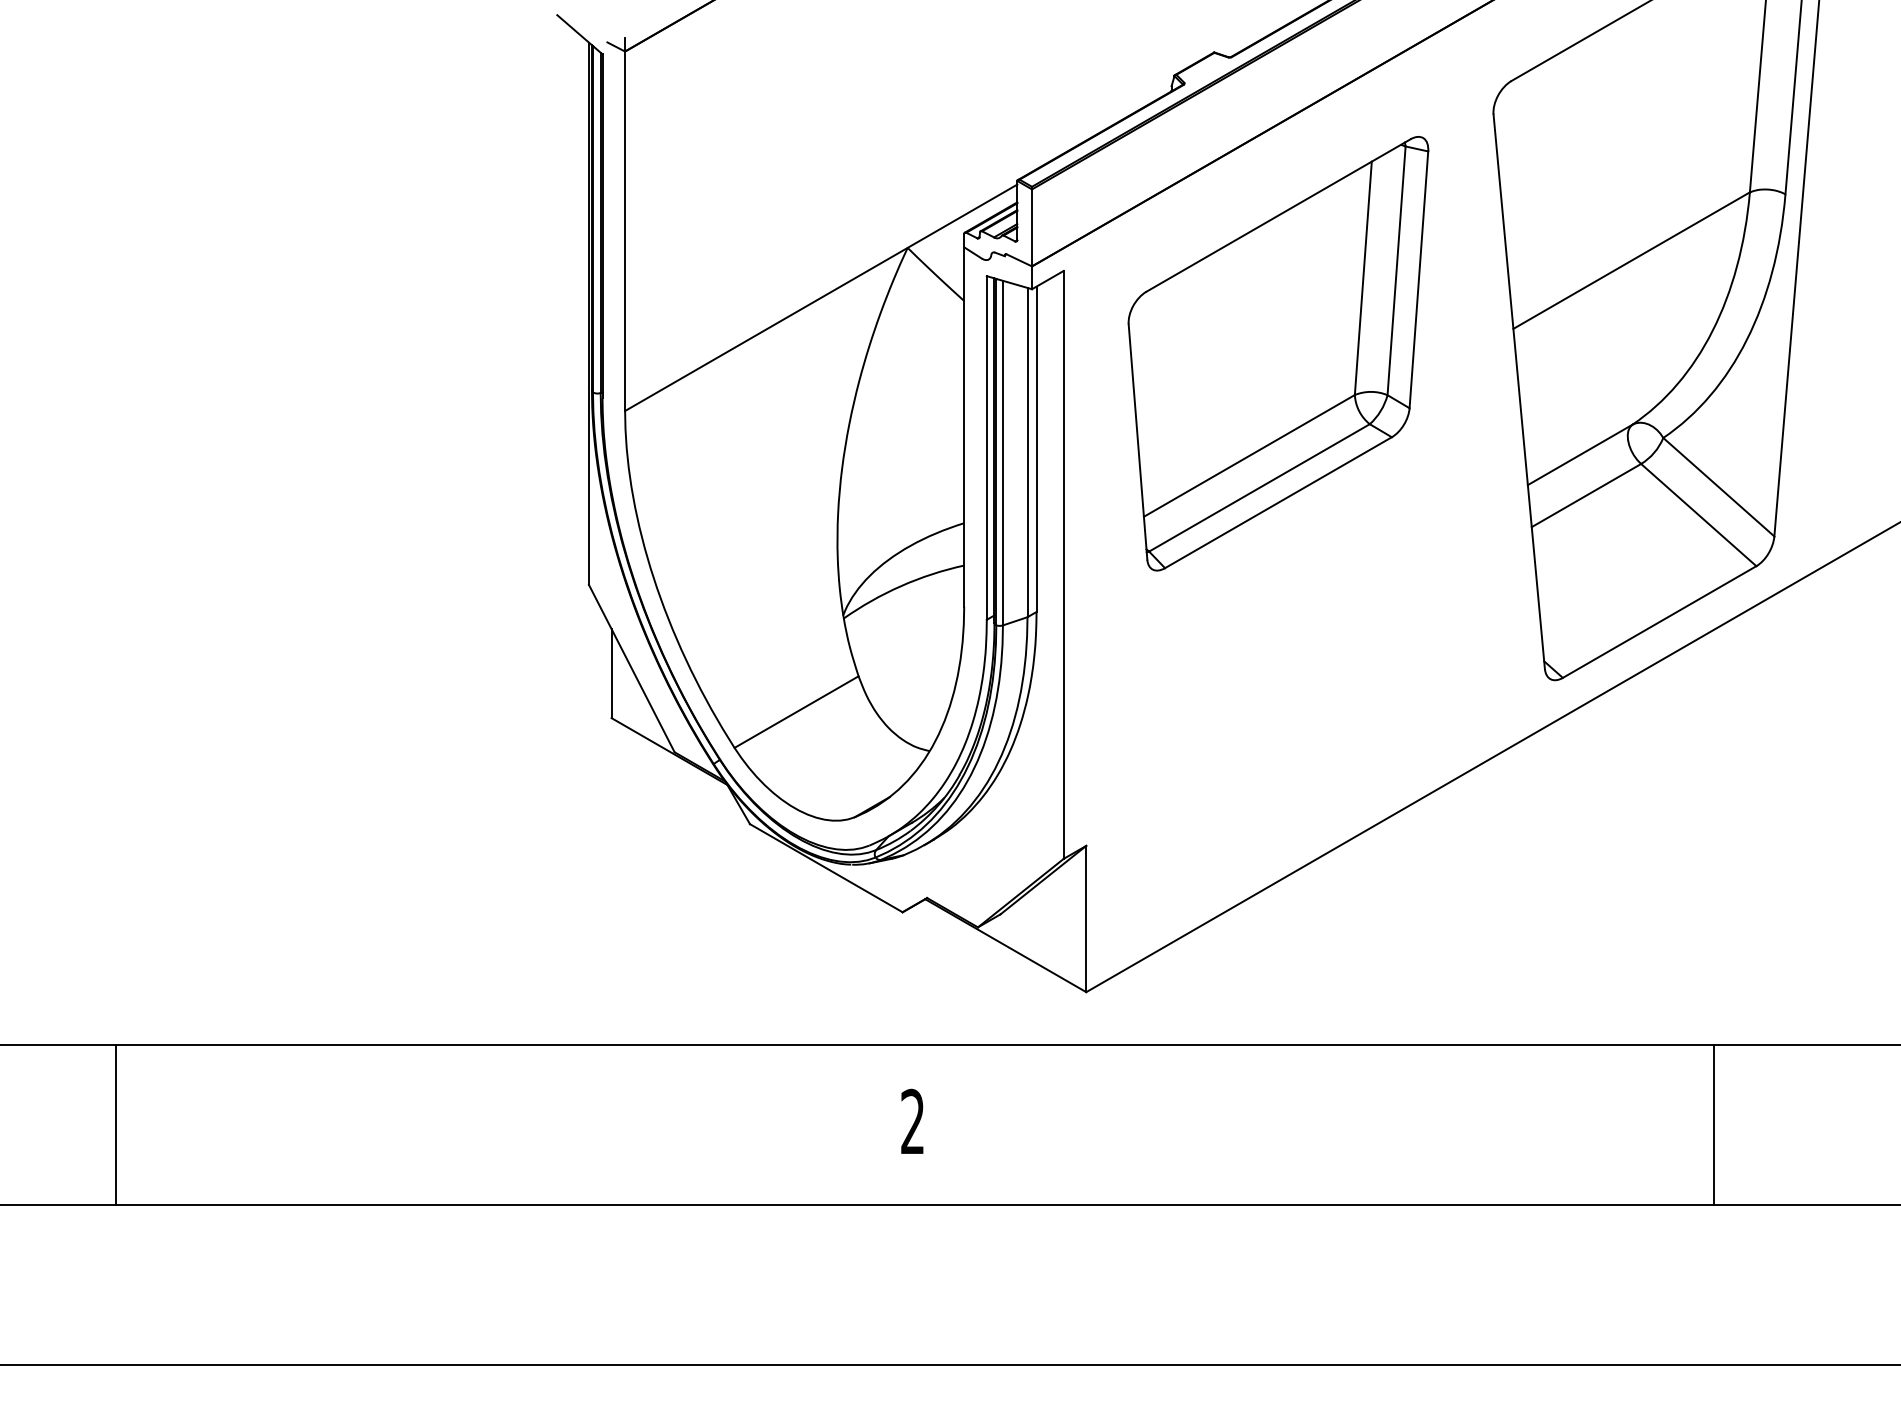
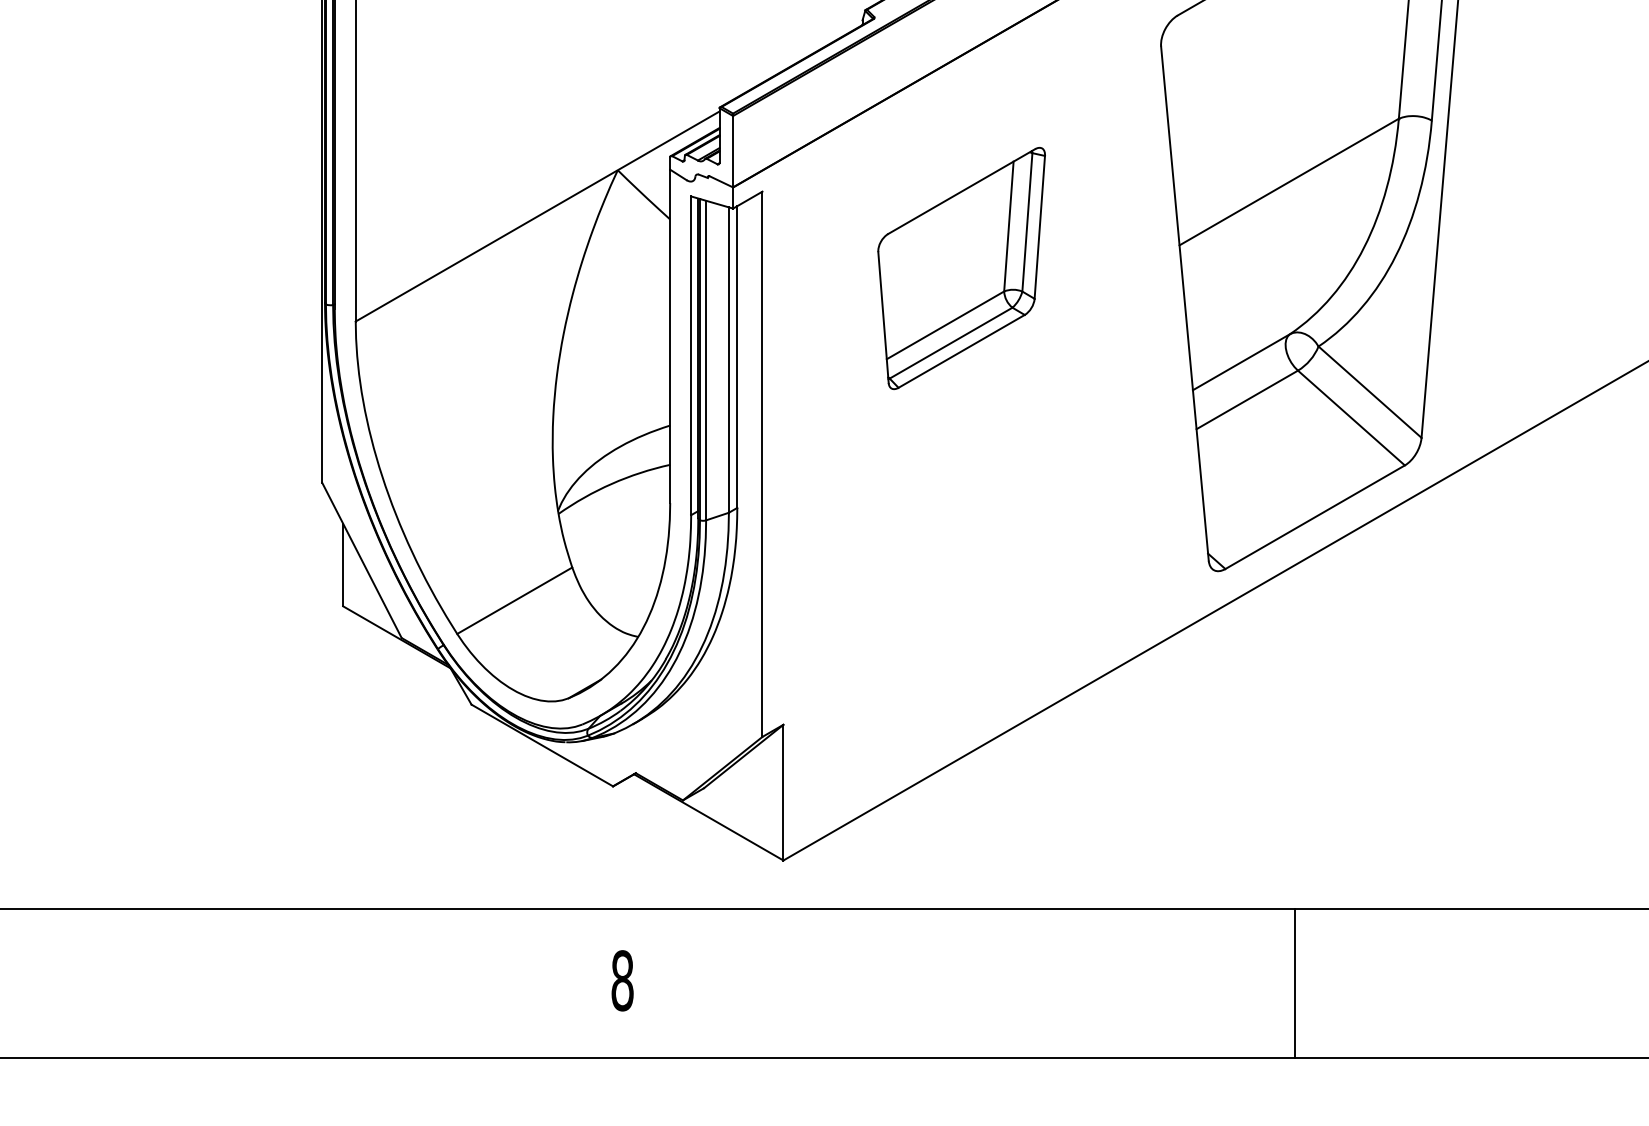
part: (1278, 353) -> (961, 268), size x0.6
text: (912, 1121) -> (622, 980), 2 -> 8
line: (1714, 1124) -> (1295, 983), moved

